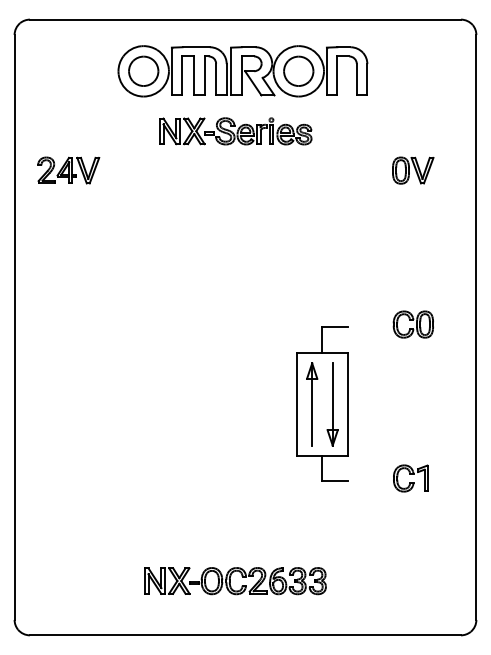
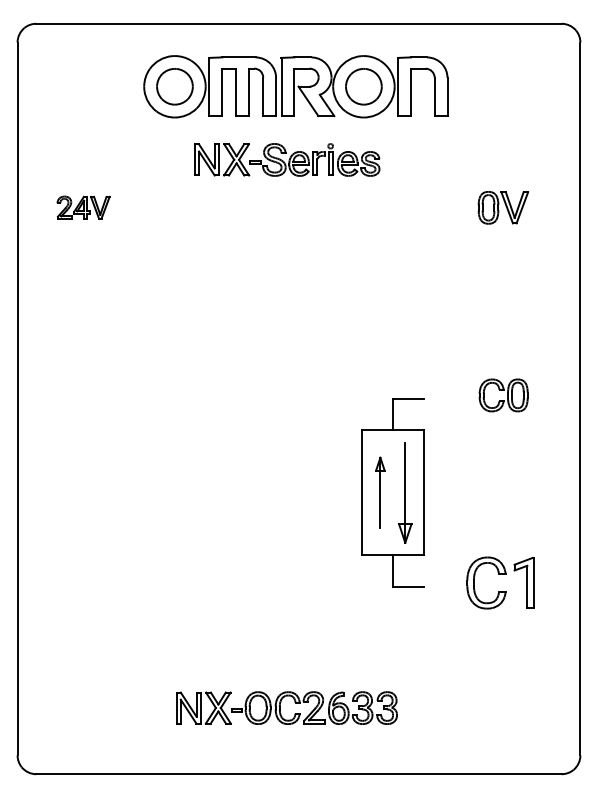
part: (68, 170) -> (83, 207), size x0.7
part: (312, 404) -> (380, 492), size x0.7
part: (410, 478) -> (500, 583), size x1.6

